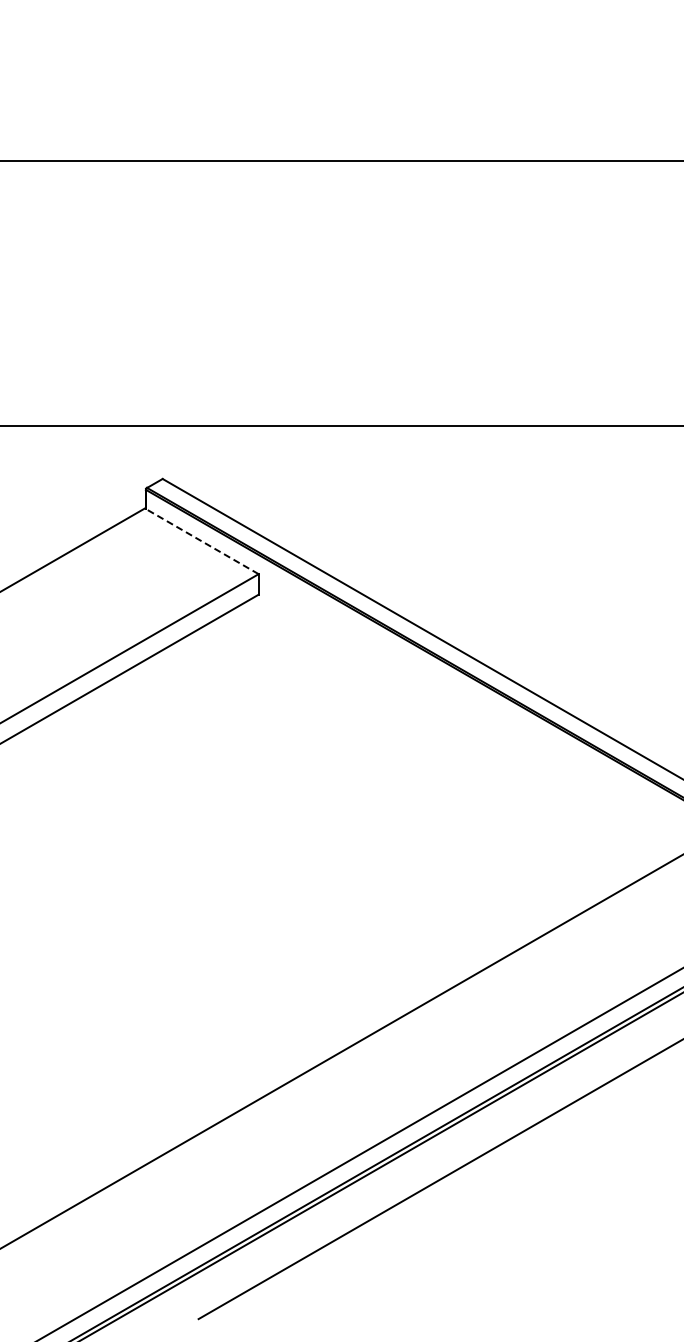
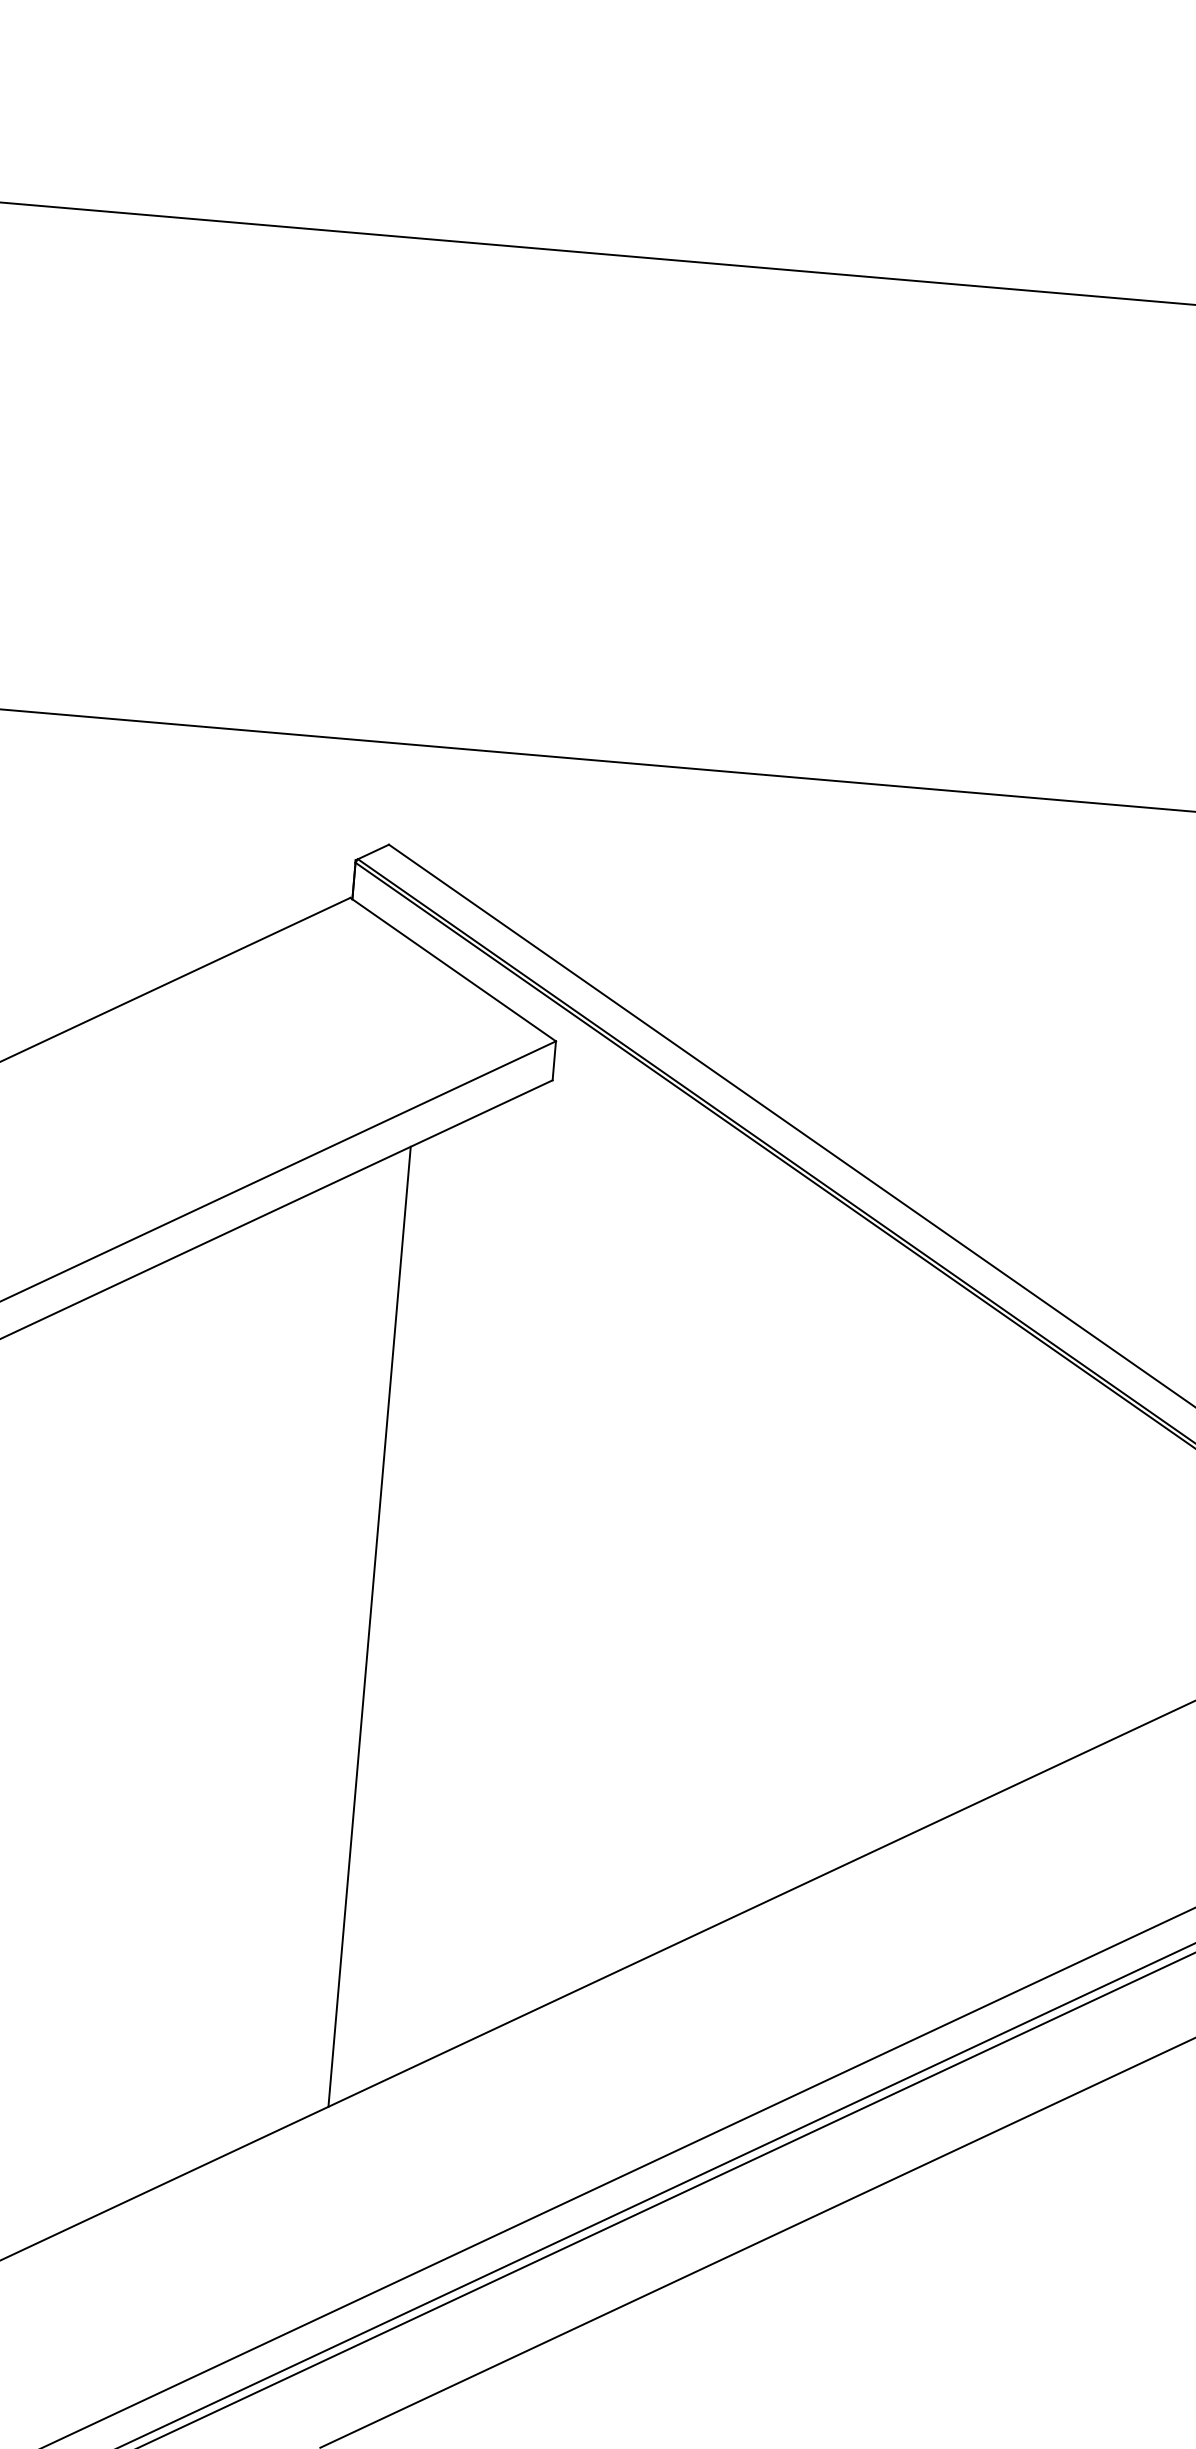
line: (201, 541) -> (452, 969), dashed -> solid
line: (187, 887) -> (369, 1625), added

